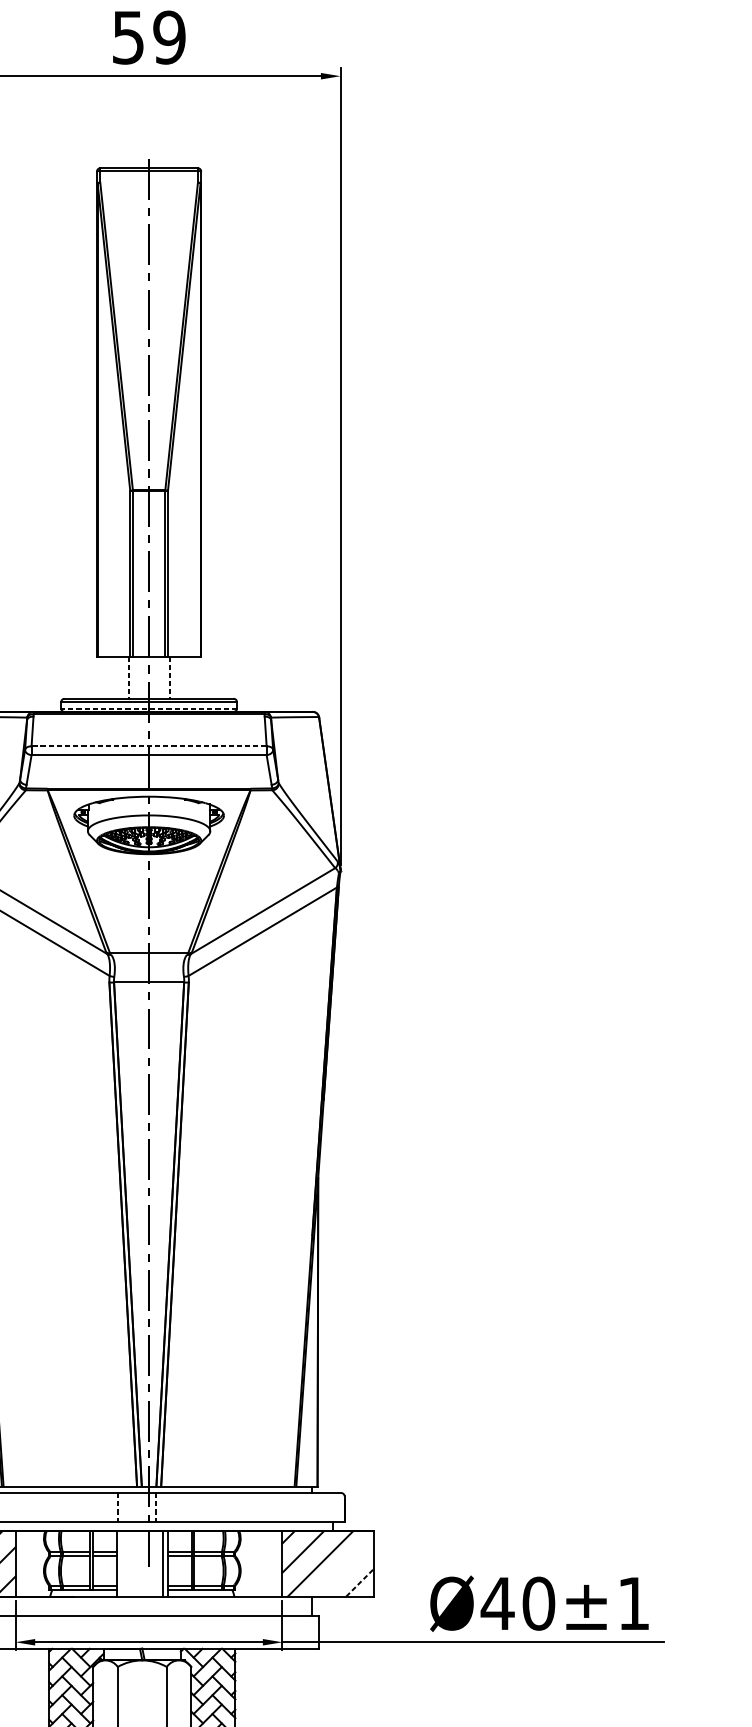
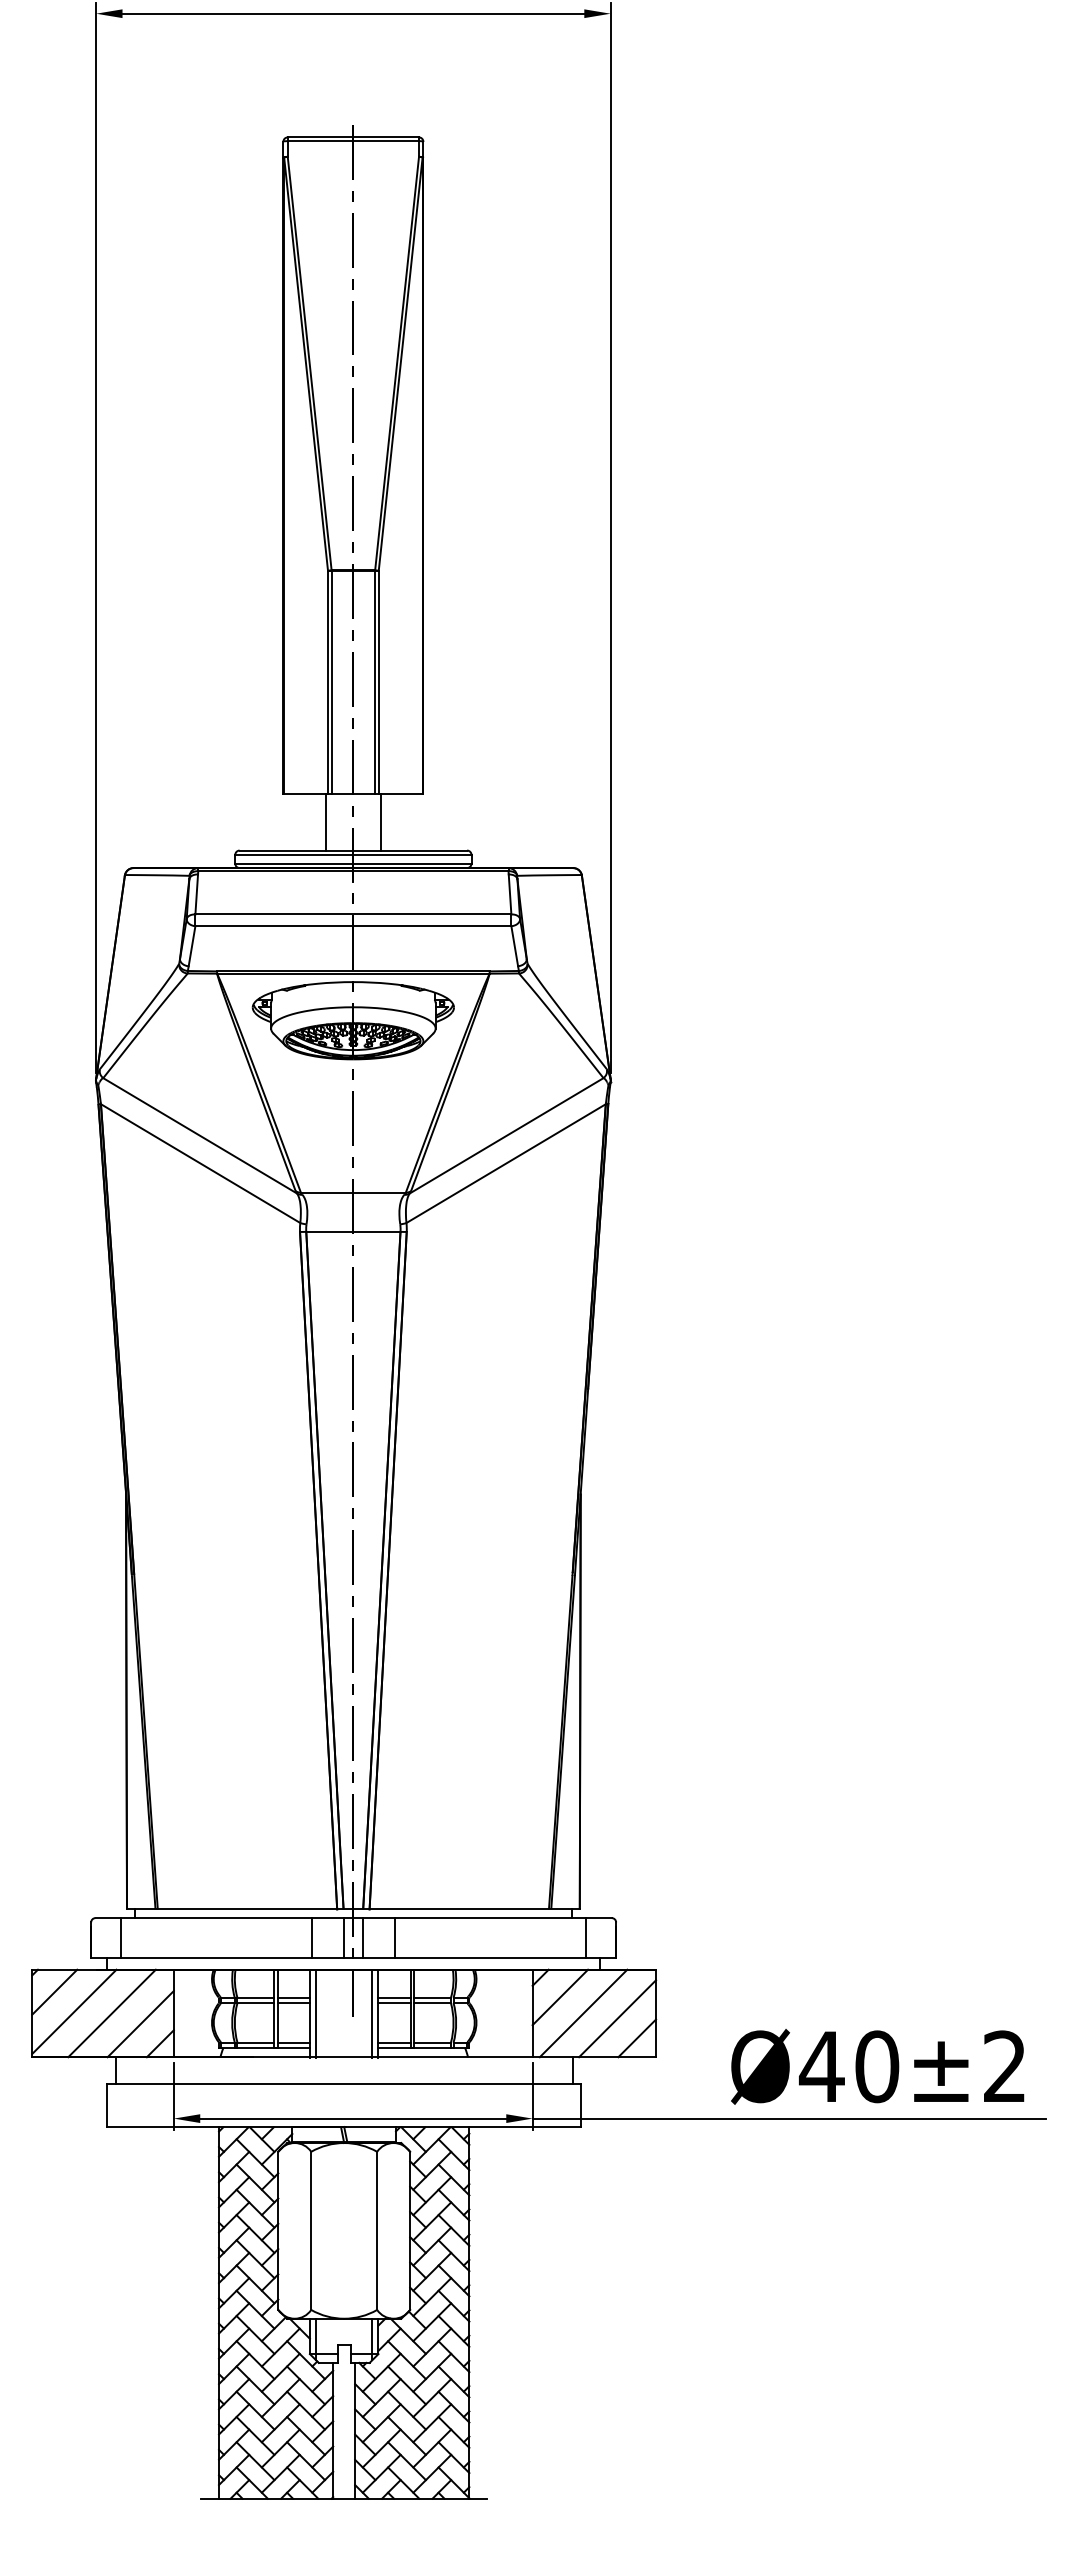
line: (128, 677) -> (325, 822), dashed -> solid
line: (169, 677) -> (380, 822), dashed -> solid
line: (148, 708) -> (352, 863), dashed -> solid
line: (149, 746) -> (353, 914), dashed -> solid
line: (118, 1507) -> (312, 1937), dashed -> solid
line: (142, 1507) -> (344, 1937), added
line: (155, 1507) -> (362, 1937), dashed -> solid
line: (179, 1507) -> (394, 1937), added
line: (321, 1507) -> (585, 1937), added
line: (121, 1564) -> (316, 2013), added
line: (345, 1567) -> (617, 2018), added
line: (360, 1582) -> (637, 2038), dashed -> solid
text: (633, 1602) -> (1004, 2065), Ø40±1 -> Ø40±2

